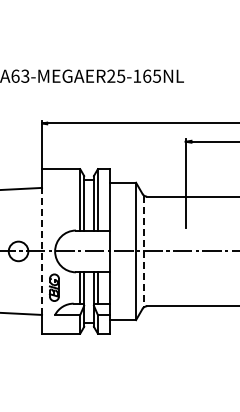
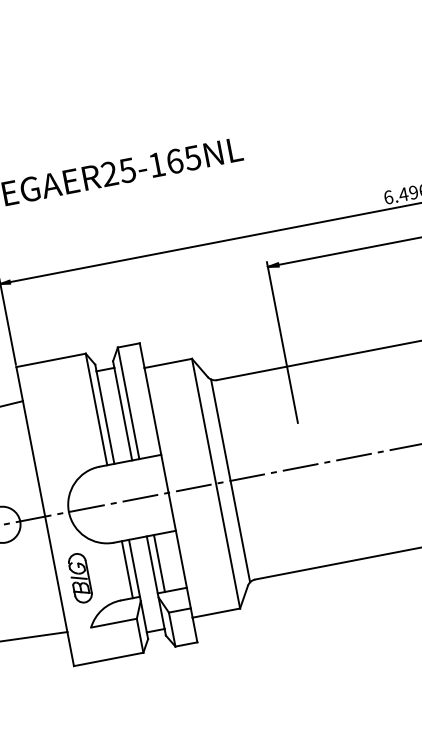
line: (42, 251) -> (45, 516), dashed -> solid
line: (144, 251) -> (231, 480), dashed -> solid

